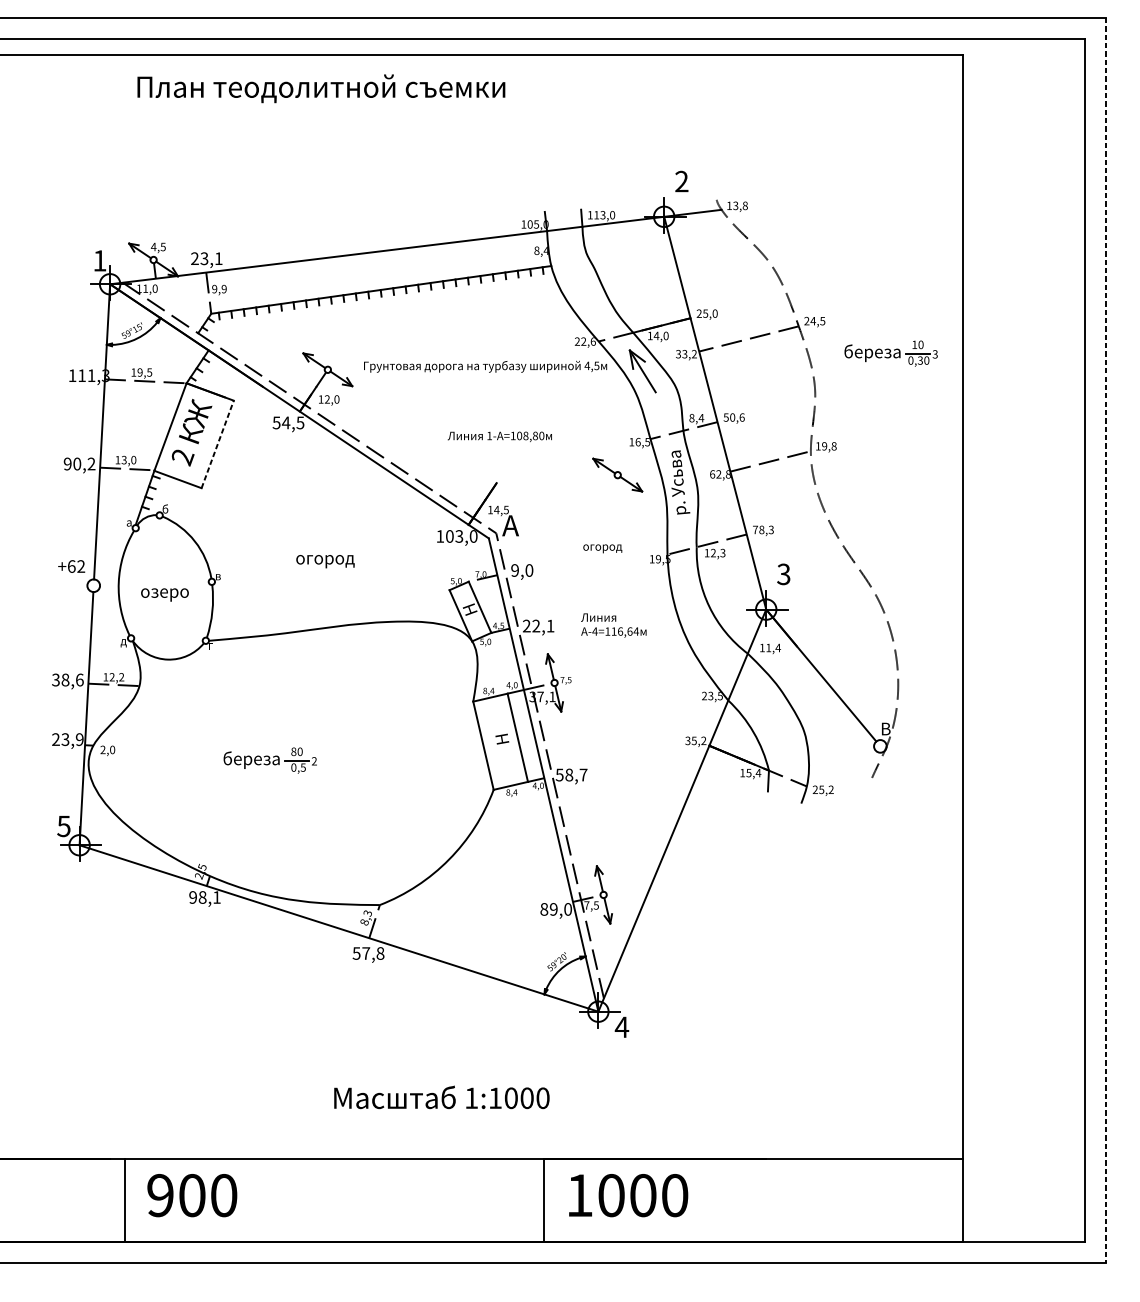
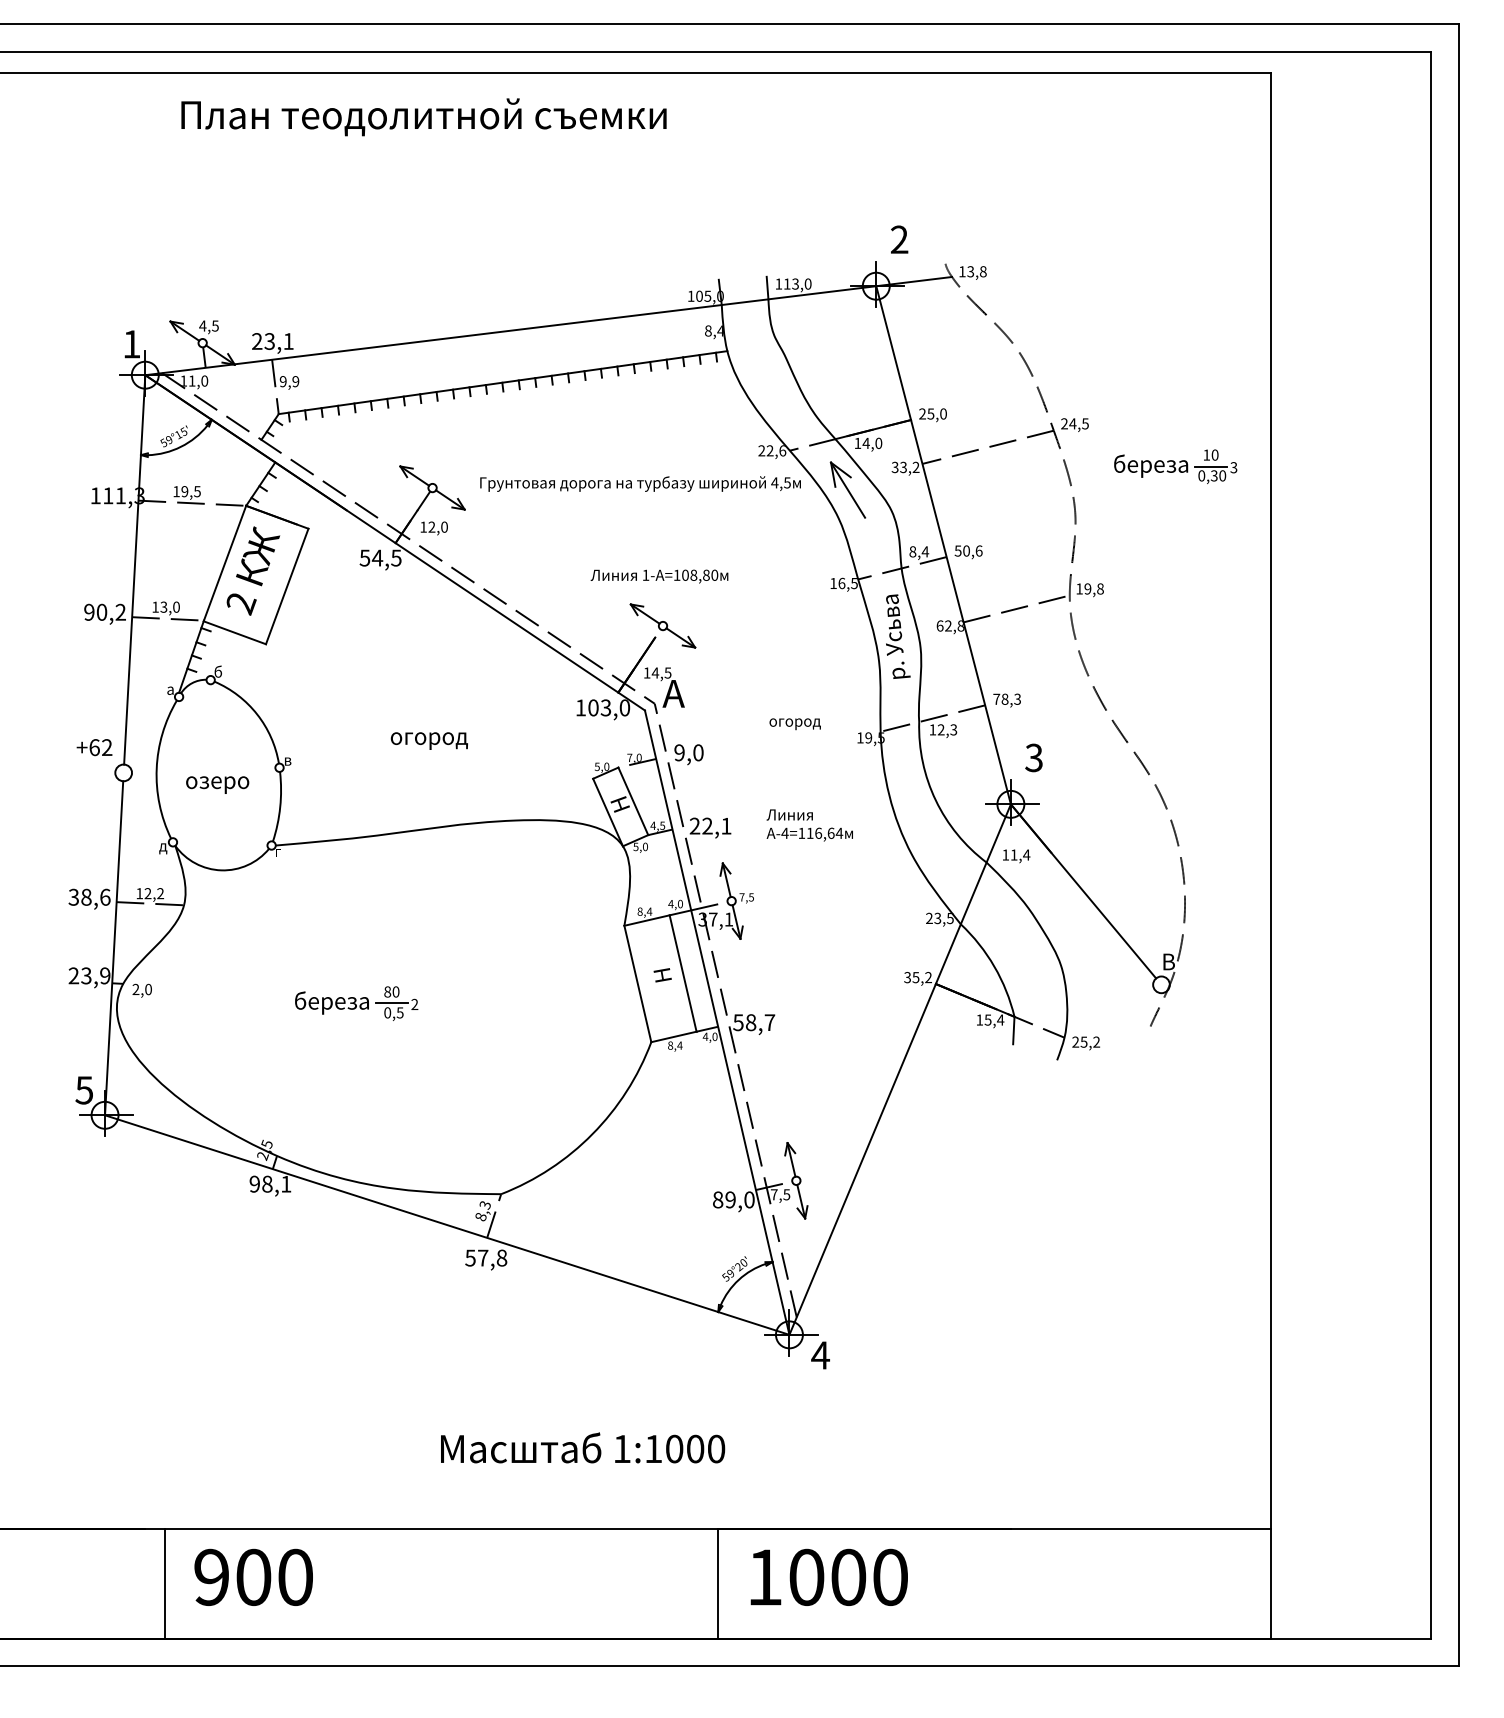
line: (217, 444) -> (287, 586), dashed -> solid
part: (617, 474) -> (662, 625), moved
line: (1105, 640) -> (1458, 845), dashed -> solid

